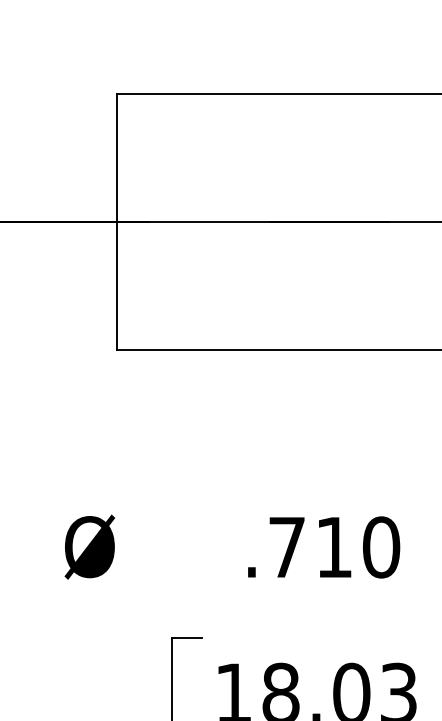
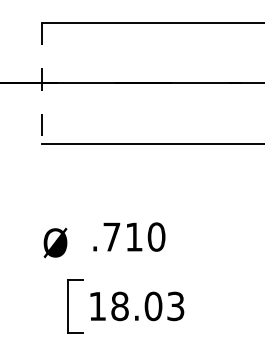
line: (117, 223) -> (42, 83), solid -> dashed
text: (89, 546) -> (55, 242), moved
text: (324, 546) -> (129, 236), moved

